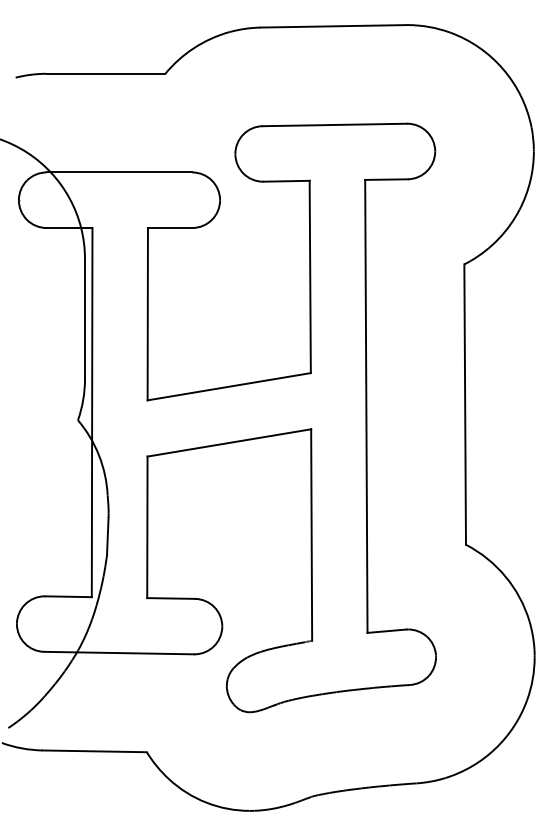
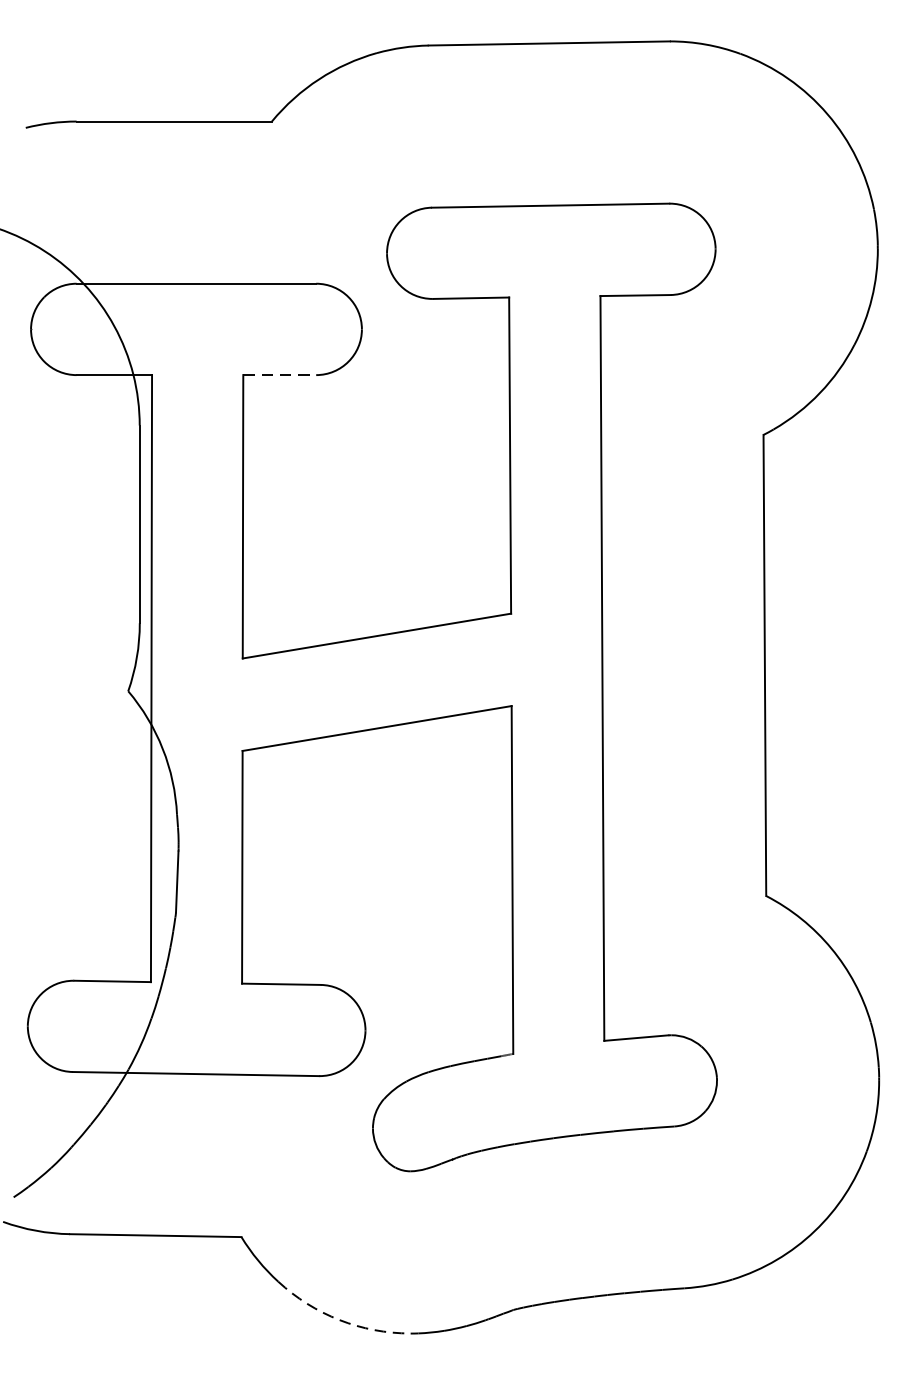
line: (170, 227) -> (280, 374), solid -> dashed
arc: (206, 802) -> (339, 1319), solid -> dashed

